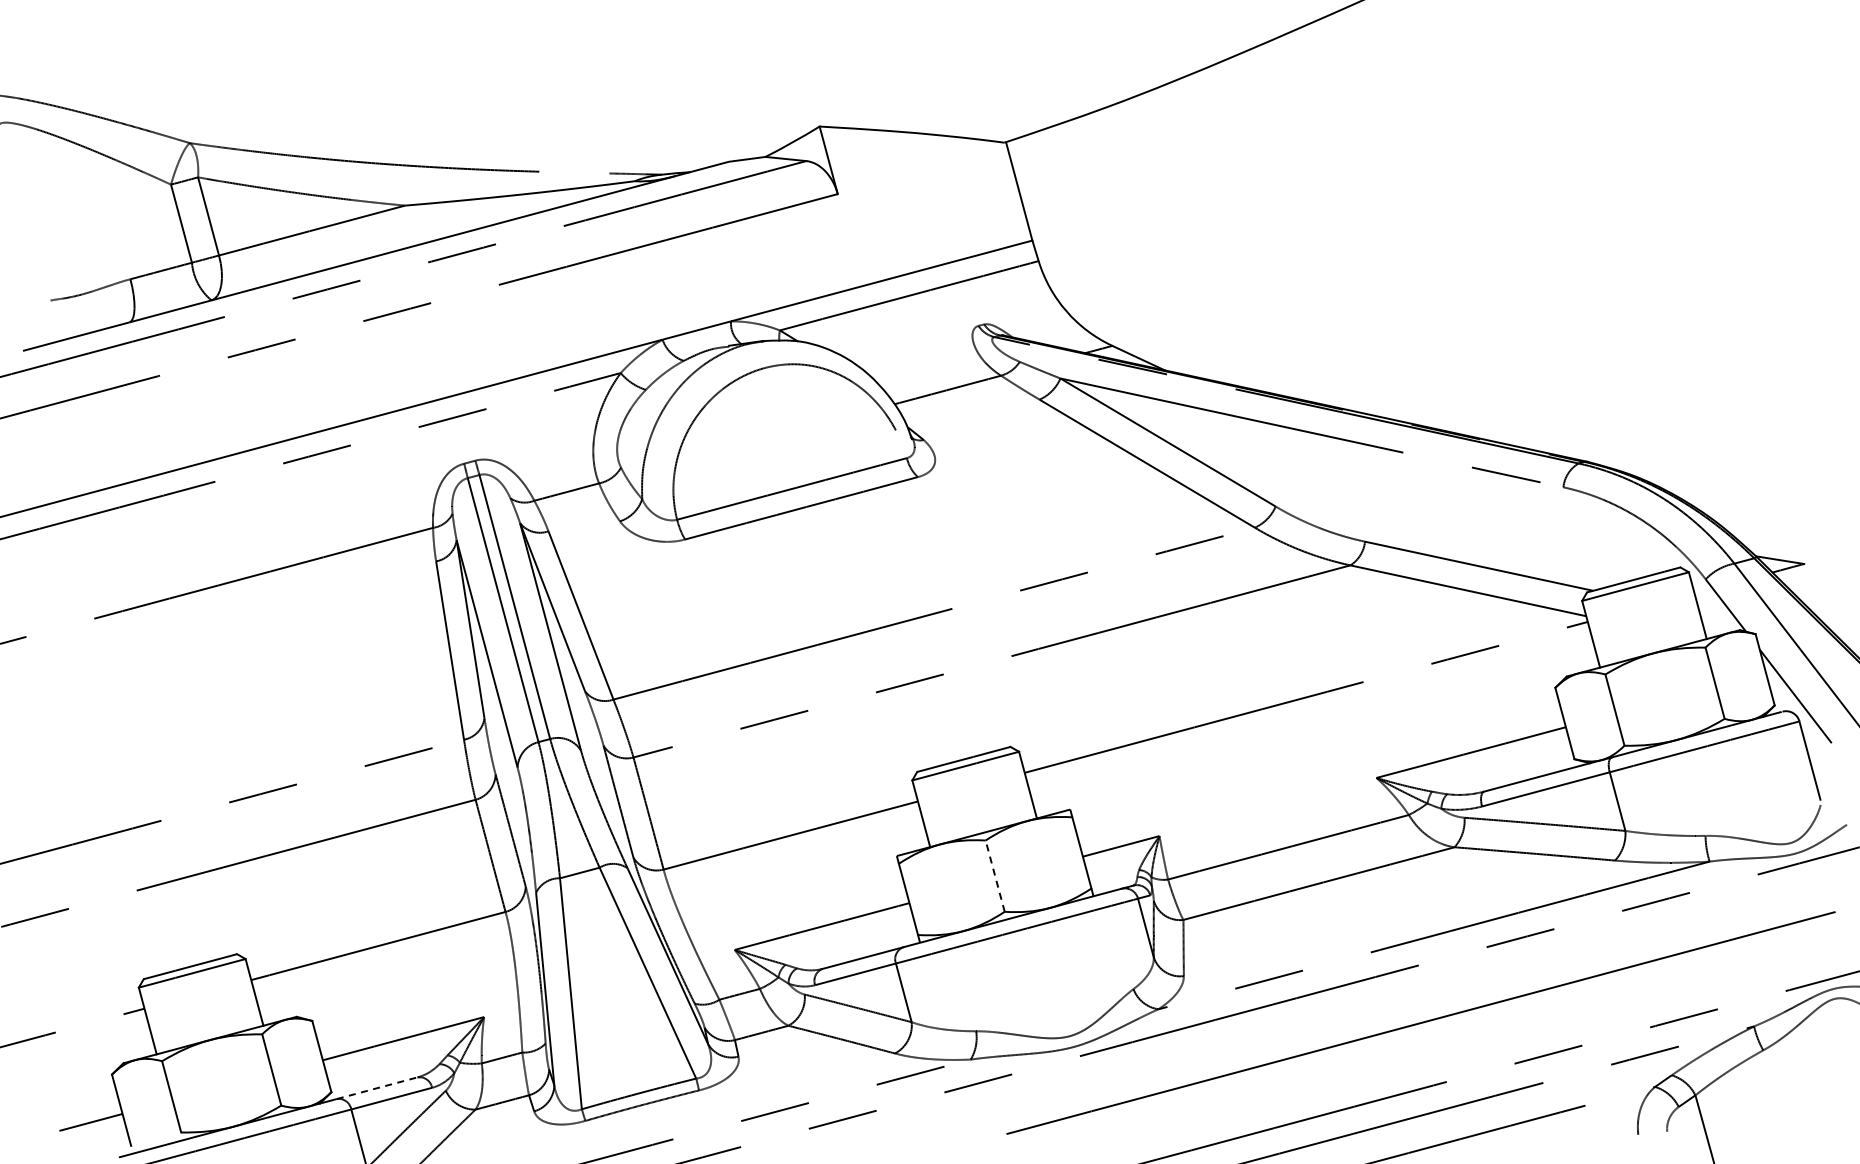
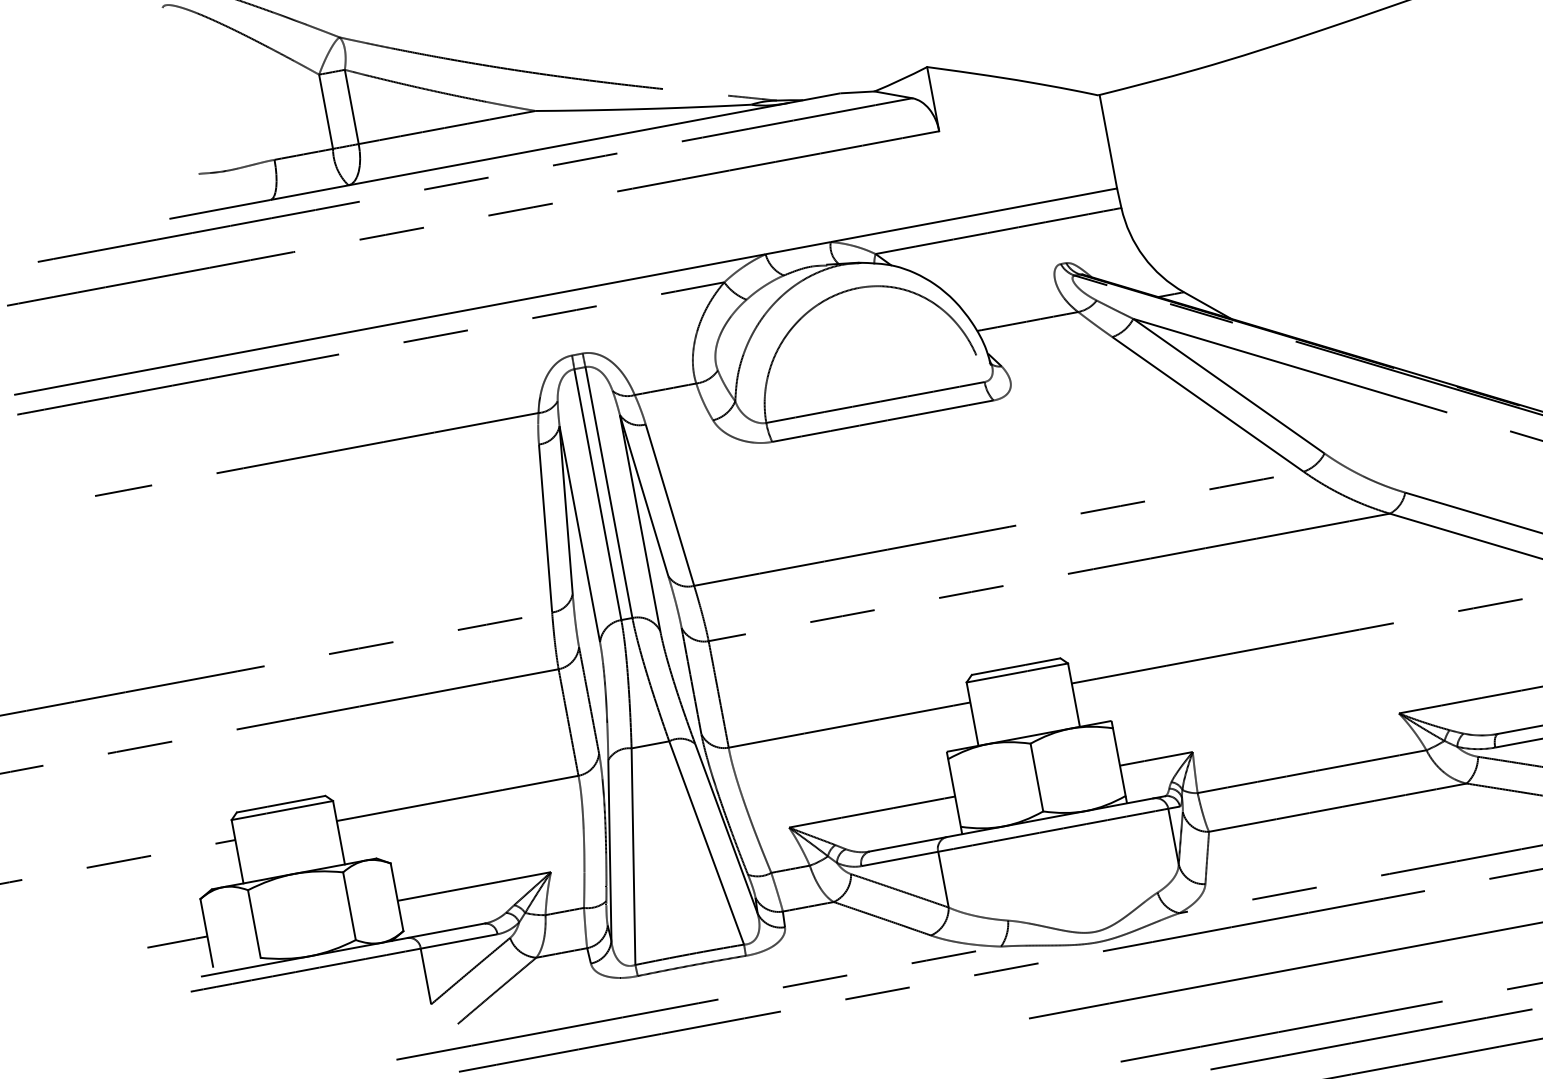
line: (995, 876) -> (1037, 777), dashed -> solid
line: (377, 1088) -> (446, 931), dashed -> solid

